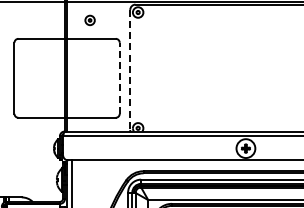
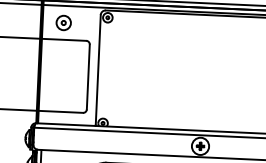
part: (89, 20) -> (63, 23), size x1.67
line: (130, 70) -> (98, 70), dashed -> solid
line: (119, 78) -> (88, 77), dashed -> solid

